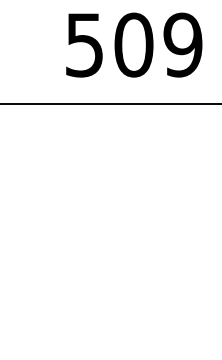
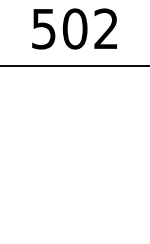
text: (183, 44) -> (106, 28), 509 -> 502

